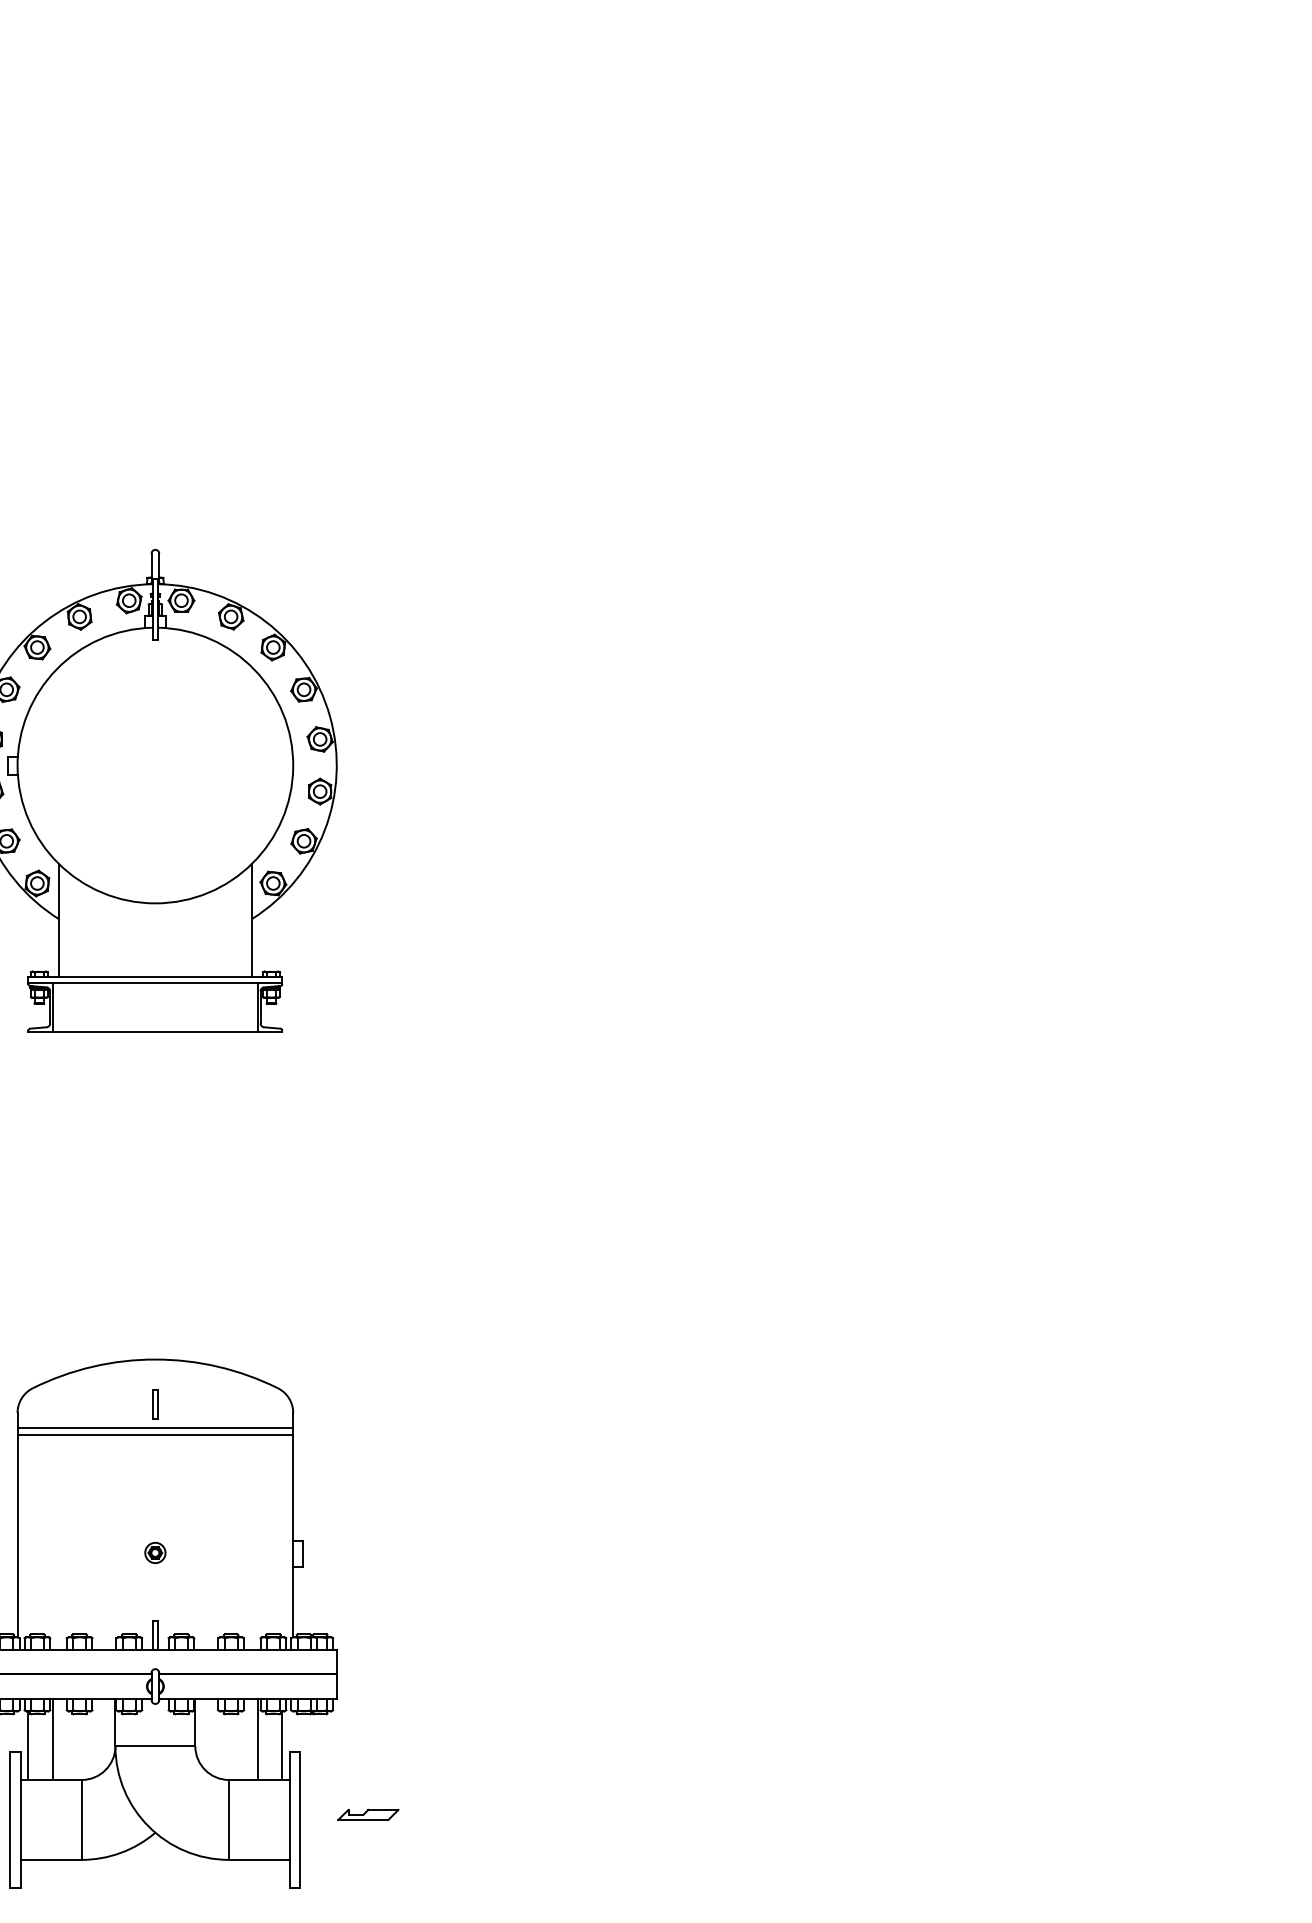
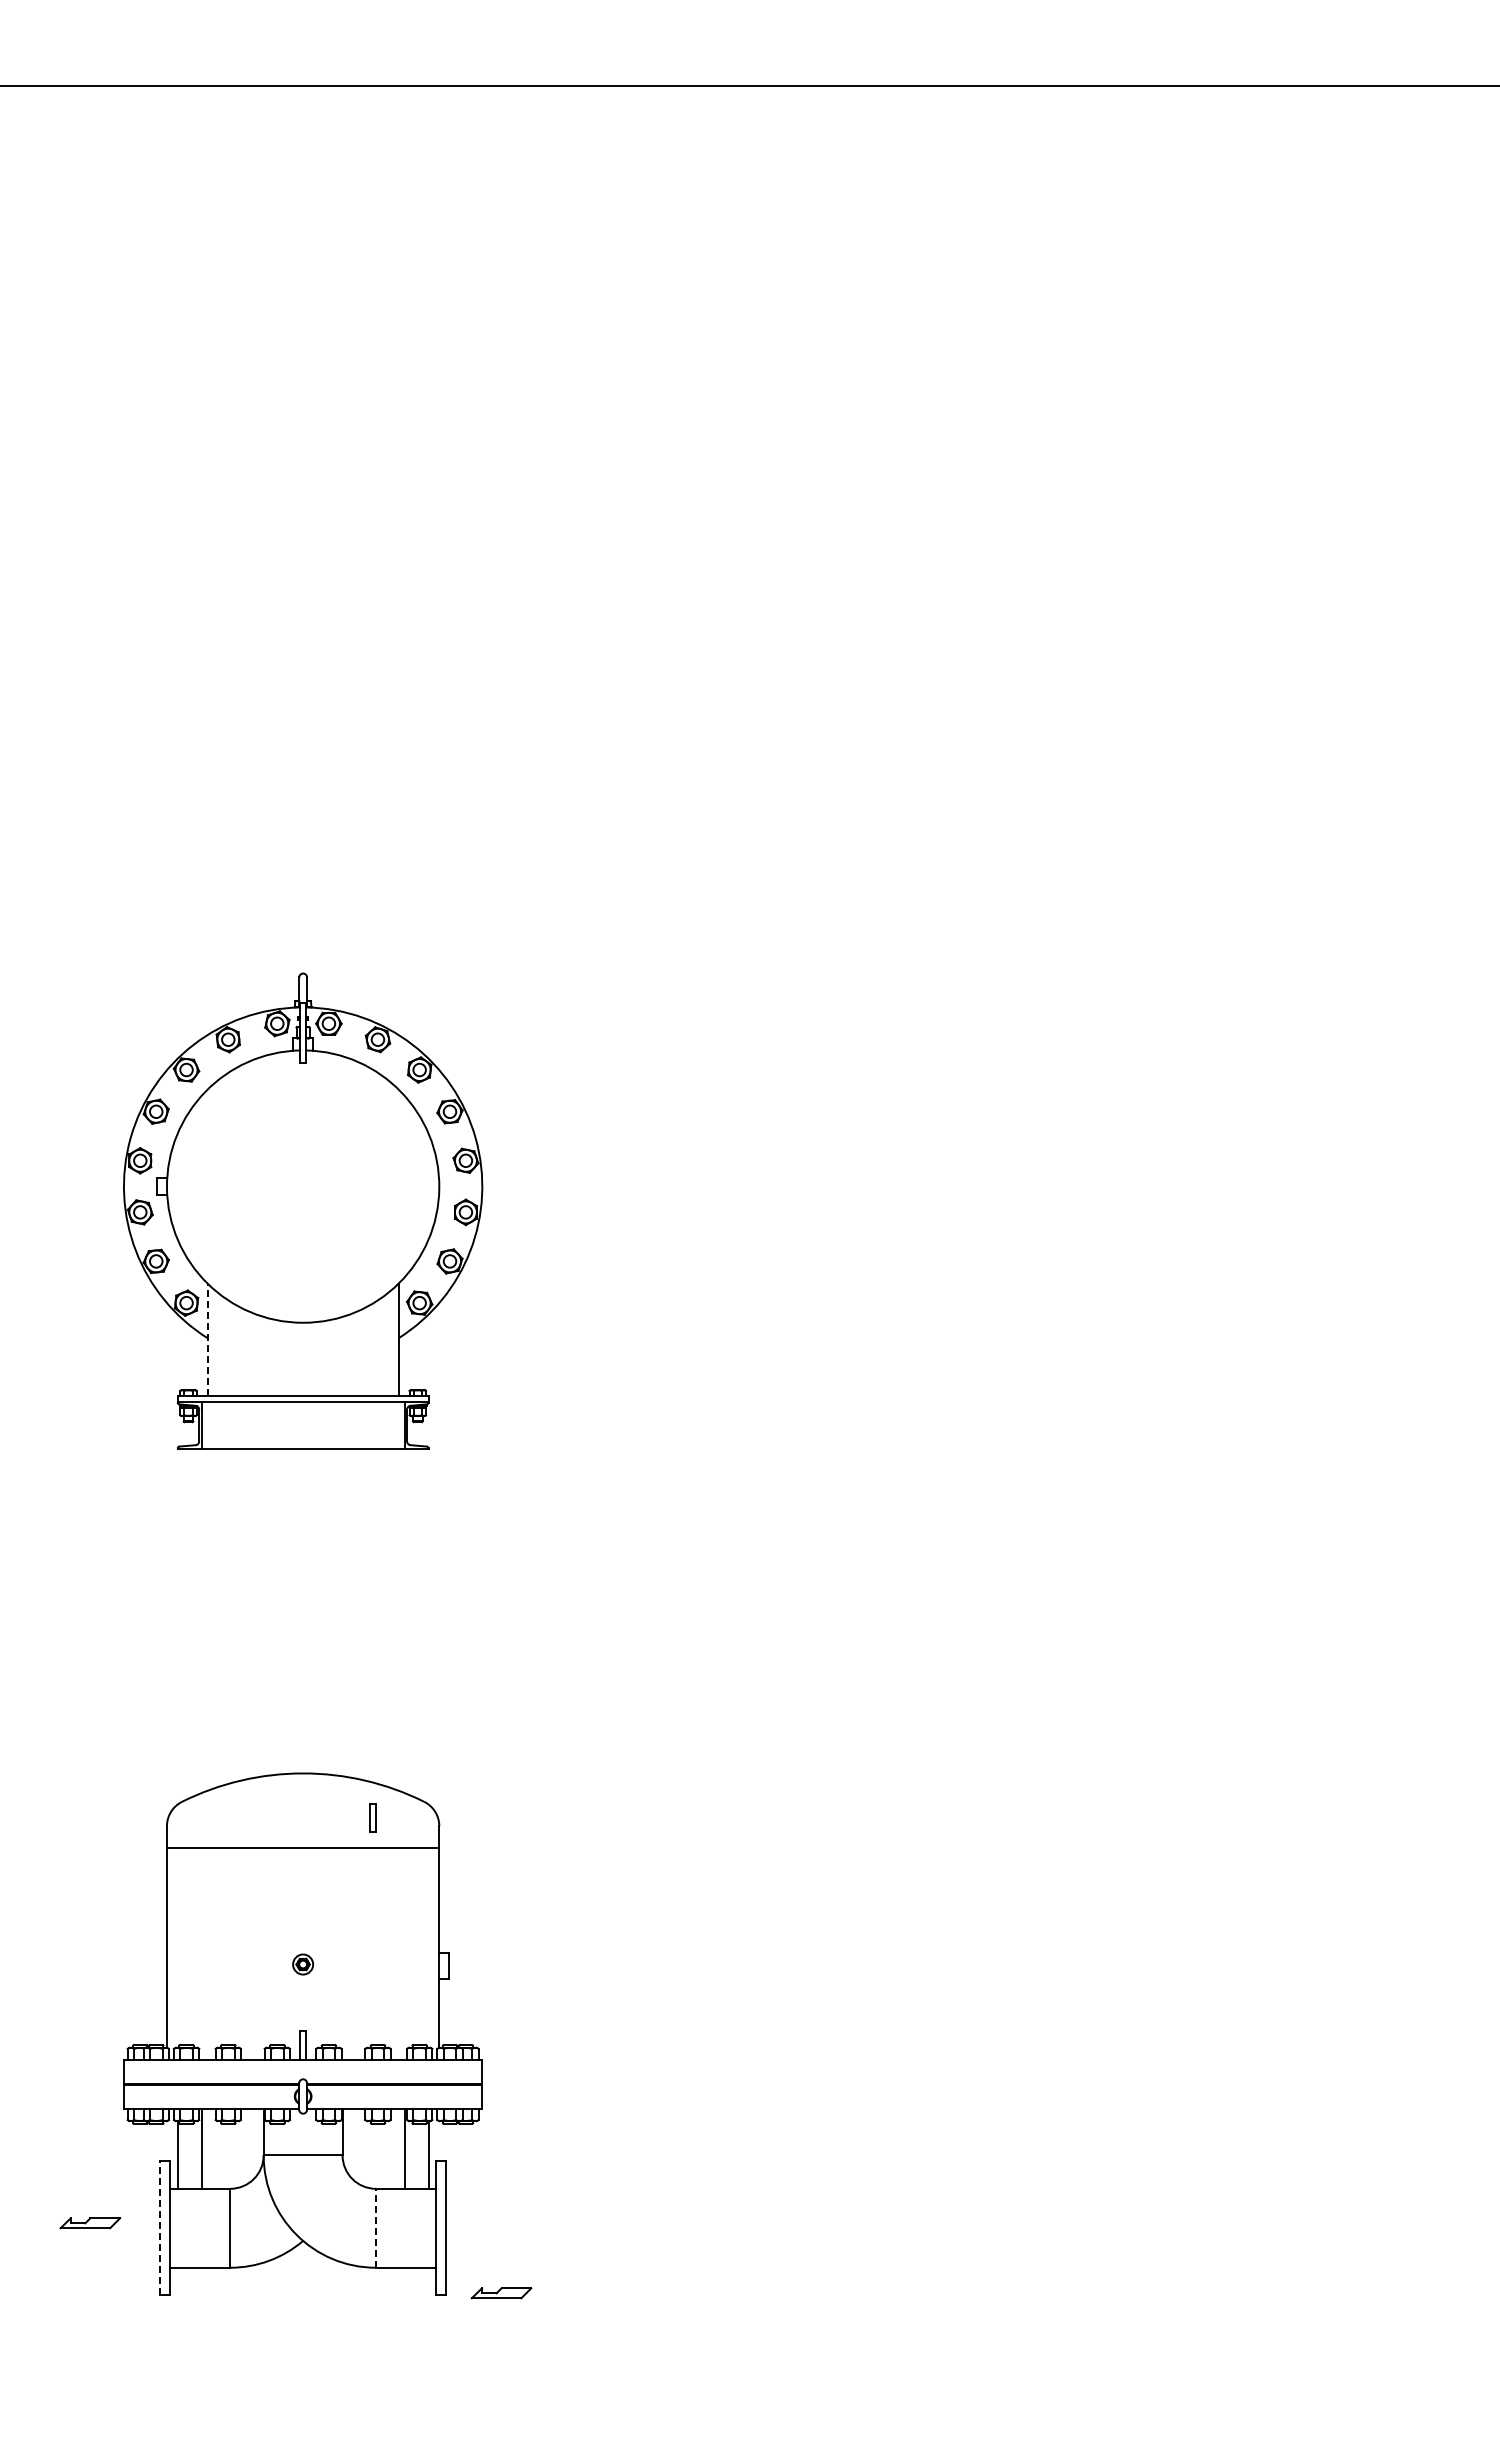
line: (58, 920) -> (207, 1339), solid -> dashed
part: (154, 1404) -> (372, 1817), moved
line: (154, 1427) -> (302, 1840), removed
part: (368, 1815) -> (501, 2293), moved
line: (228, 1819) -> (375, 2227), solid -> dashed
line: (10, 1820) -> (159, 2228), solid -> dashed

